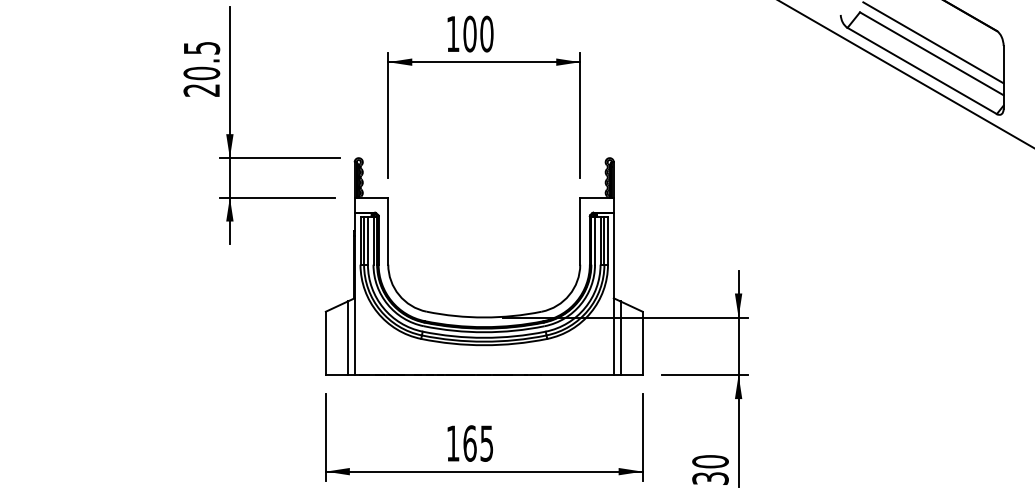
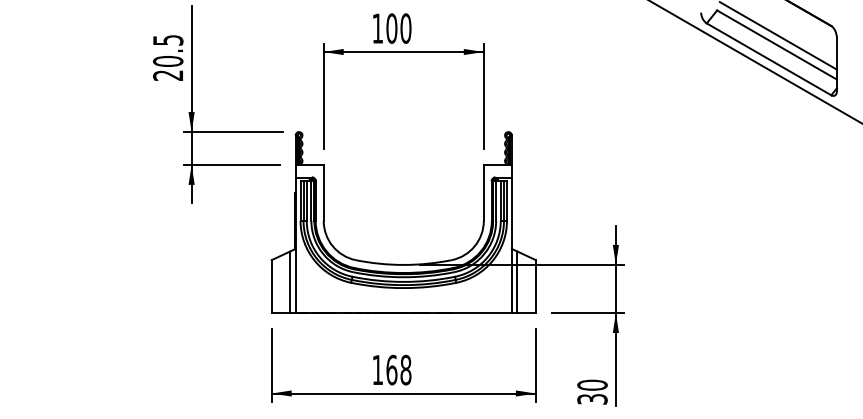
text: (486, 442) -> (405, 369), 165 -> 168

